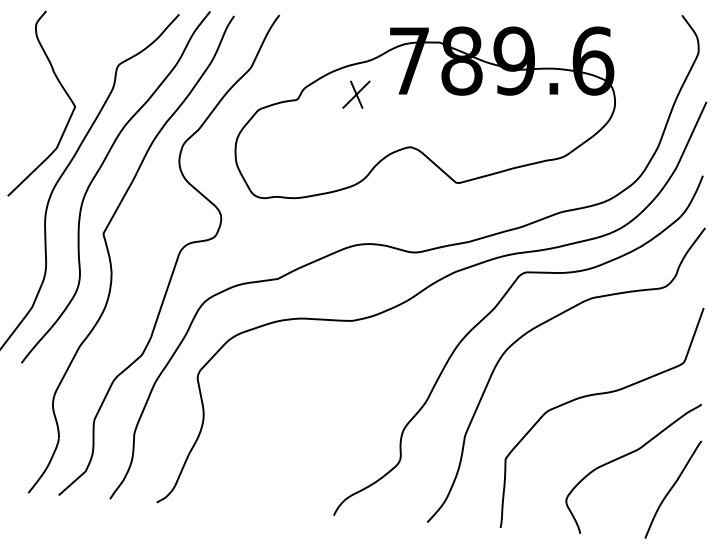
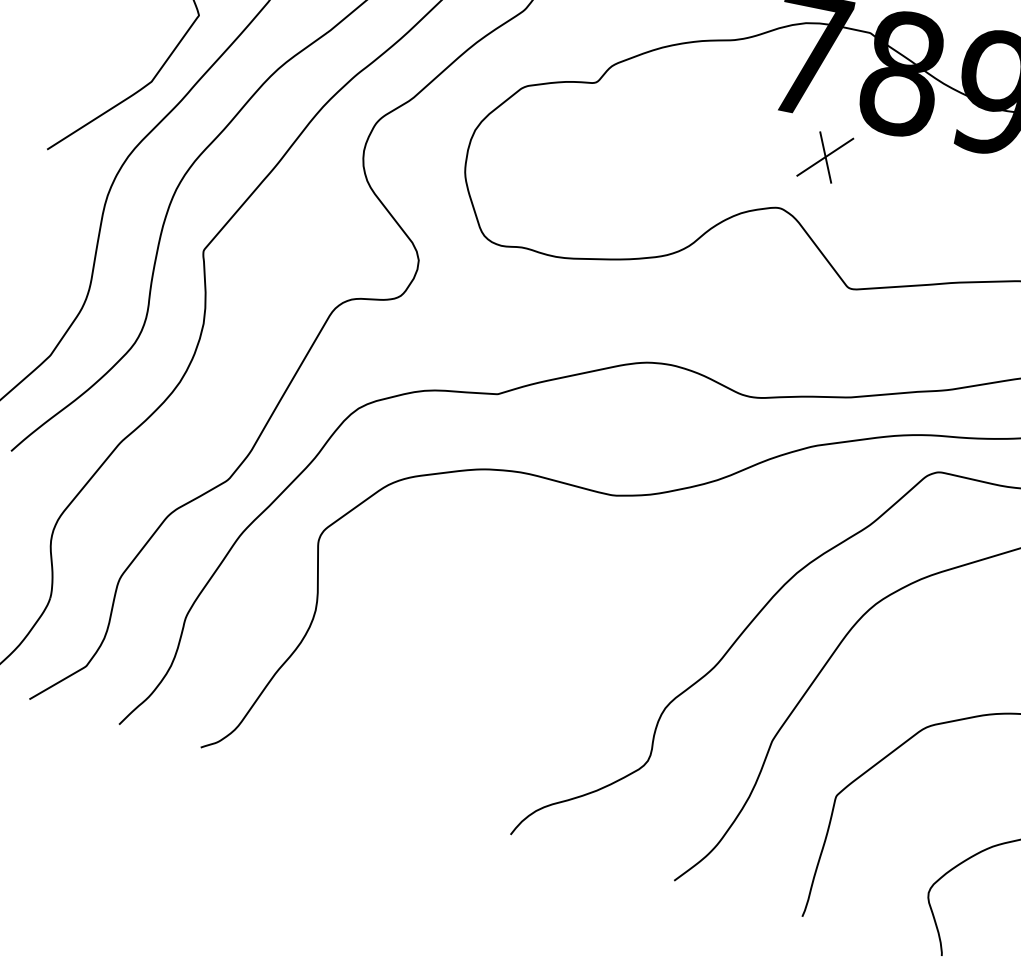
part: (356, 94) -> (825, 156), moved

